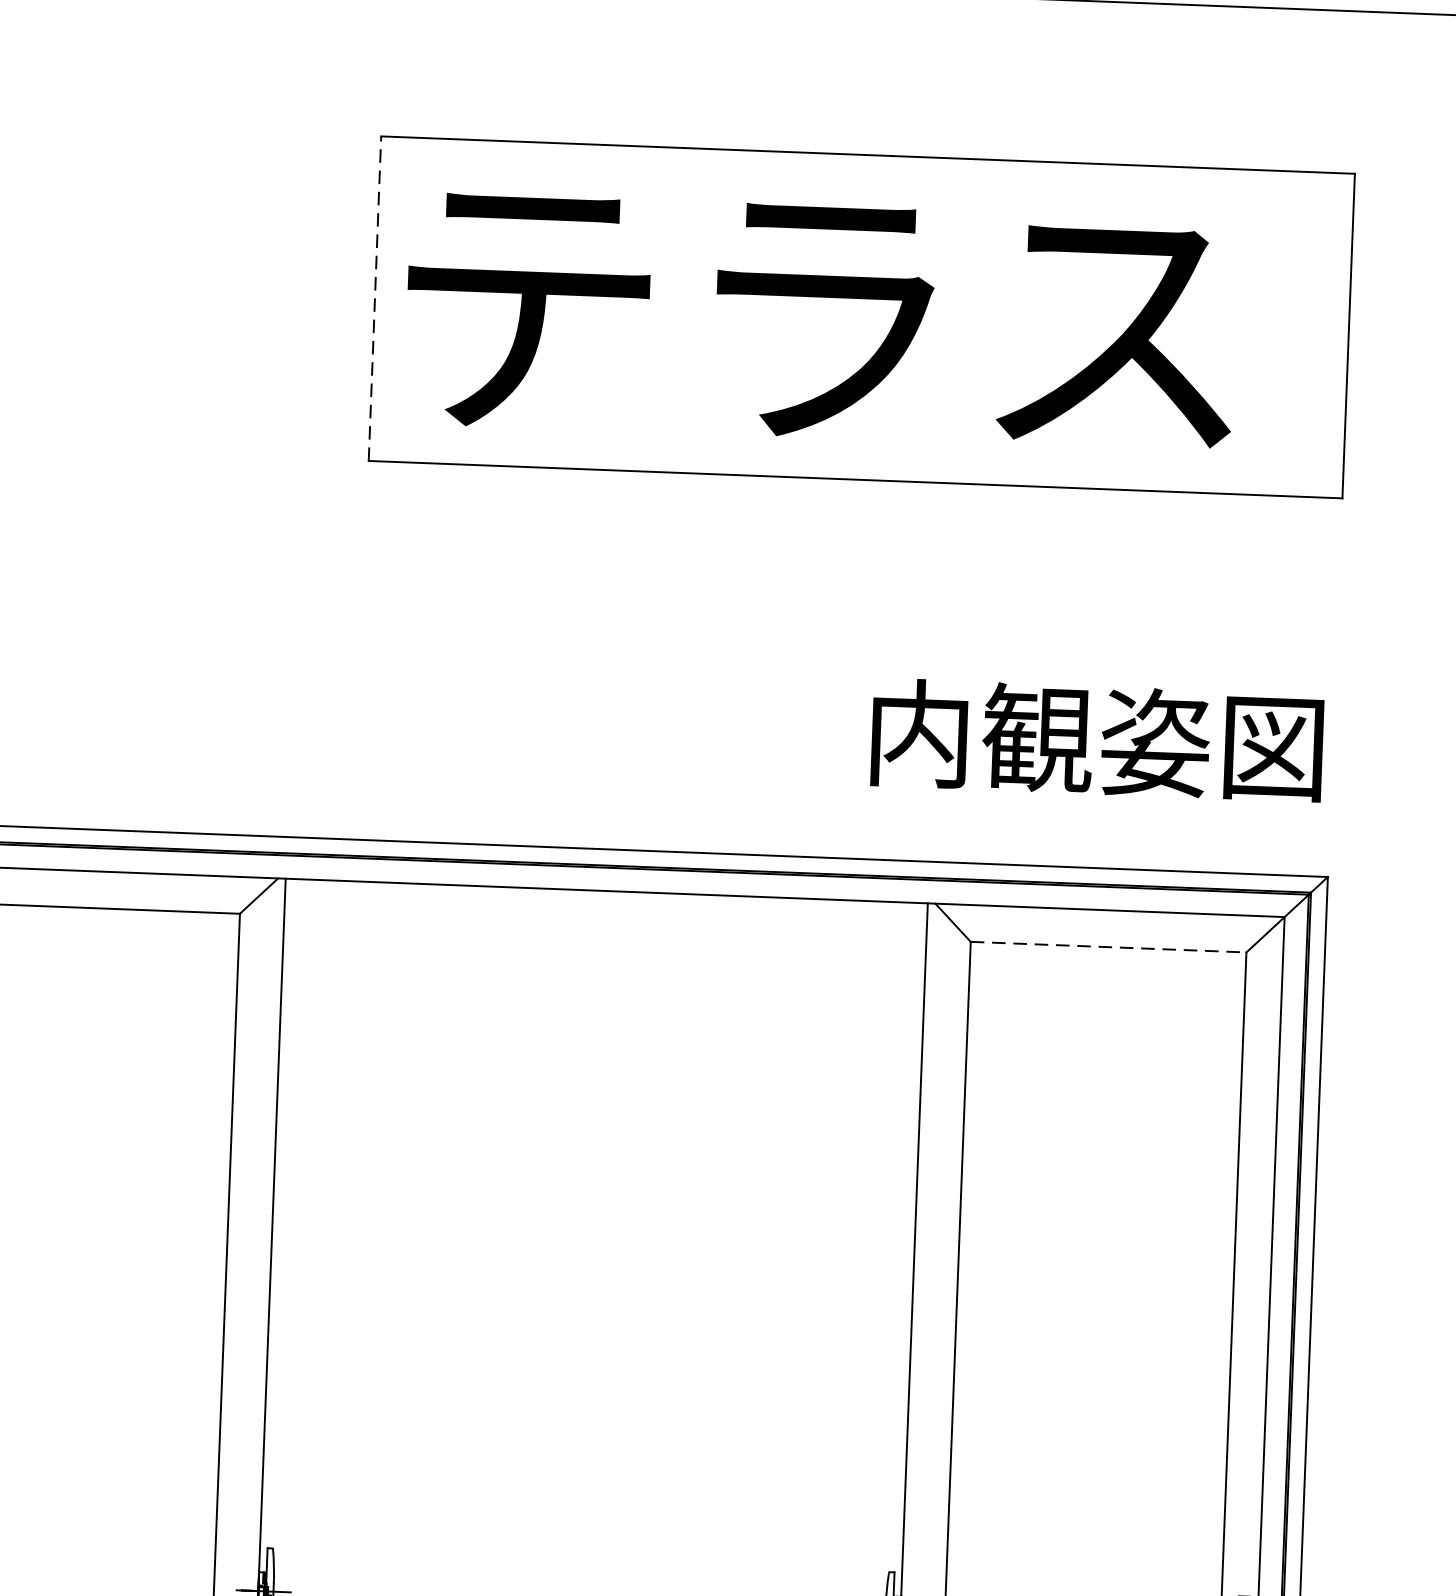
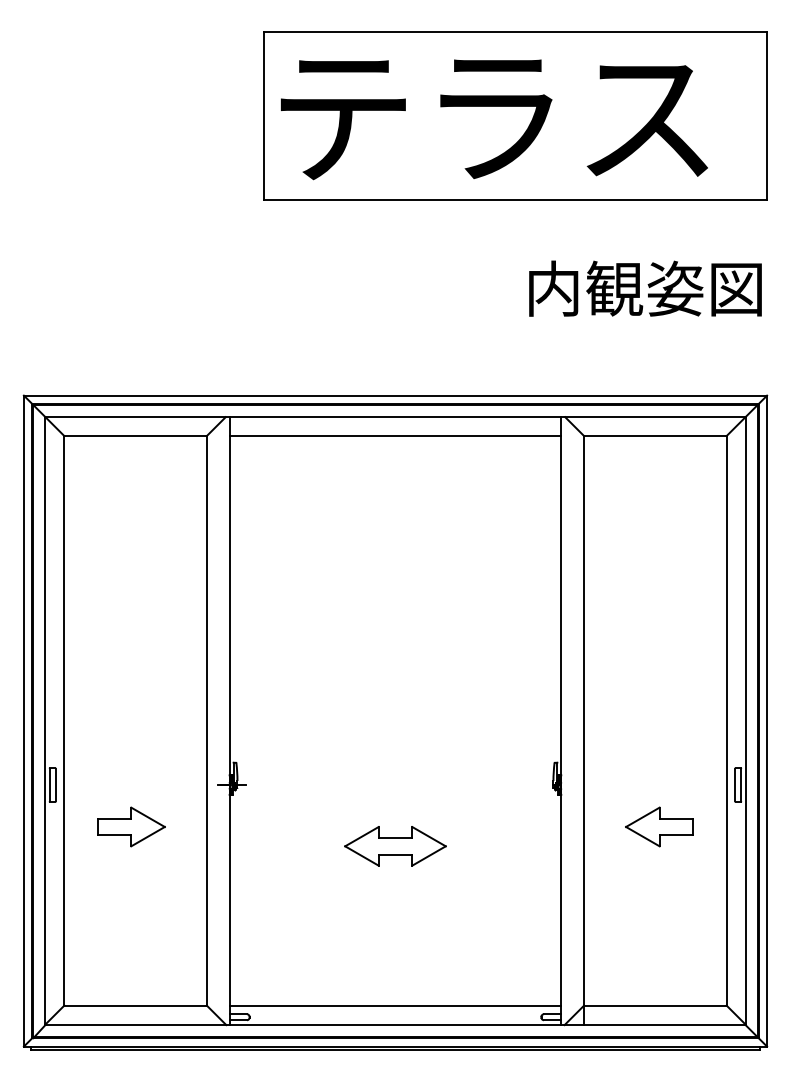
line: (375, 299) -> (264, 116), dashed -> solid
text: (1097, 739) -> (645, 288), moved
line: (605, 928) -> (395, 436), added
line: (1108, 947) -> (655, 436), dashed -> solid

